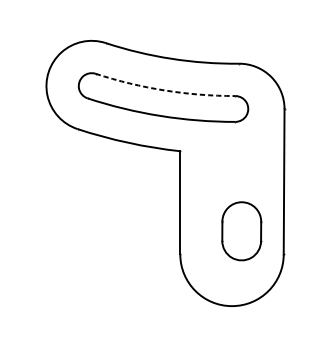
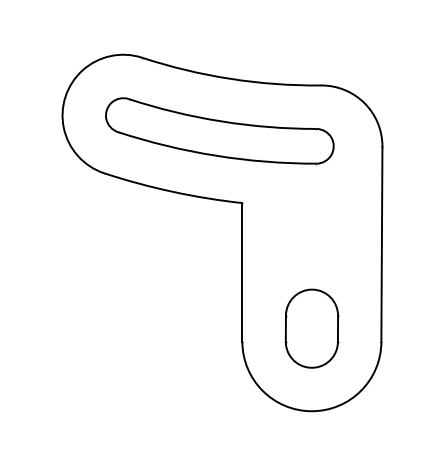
arc: (164, 90) -> (221, 121), dashed -> solid
part: (241, 231) -> (311, 328), moved

